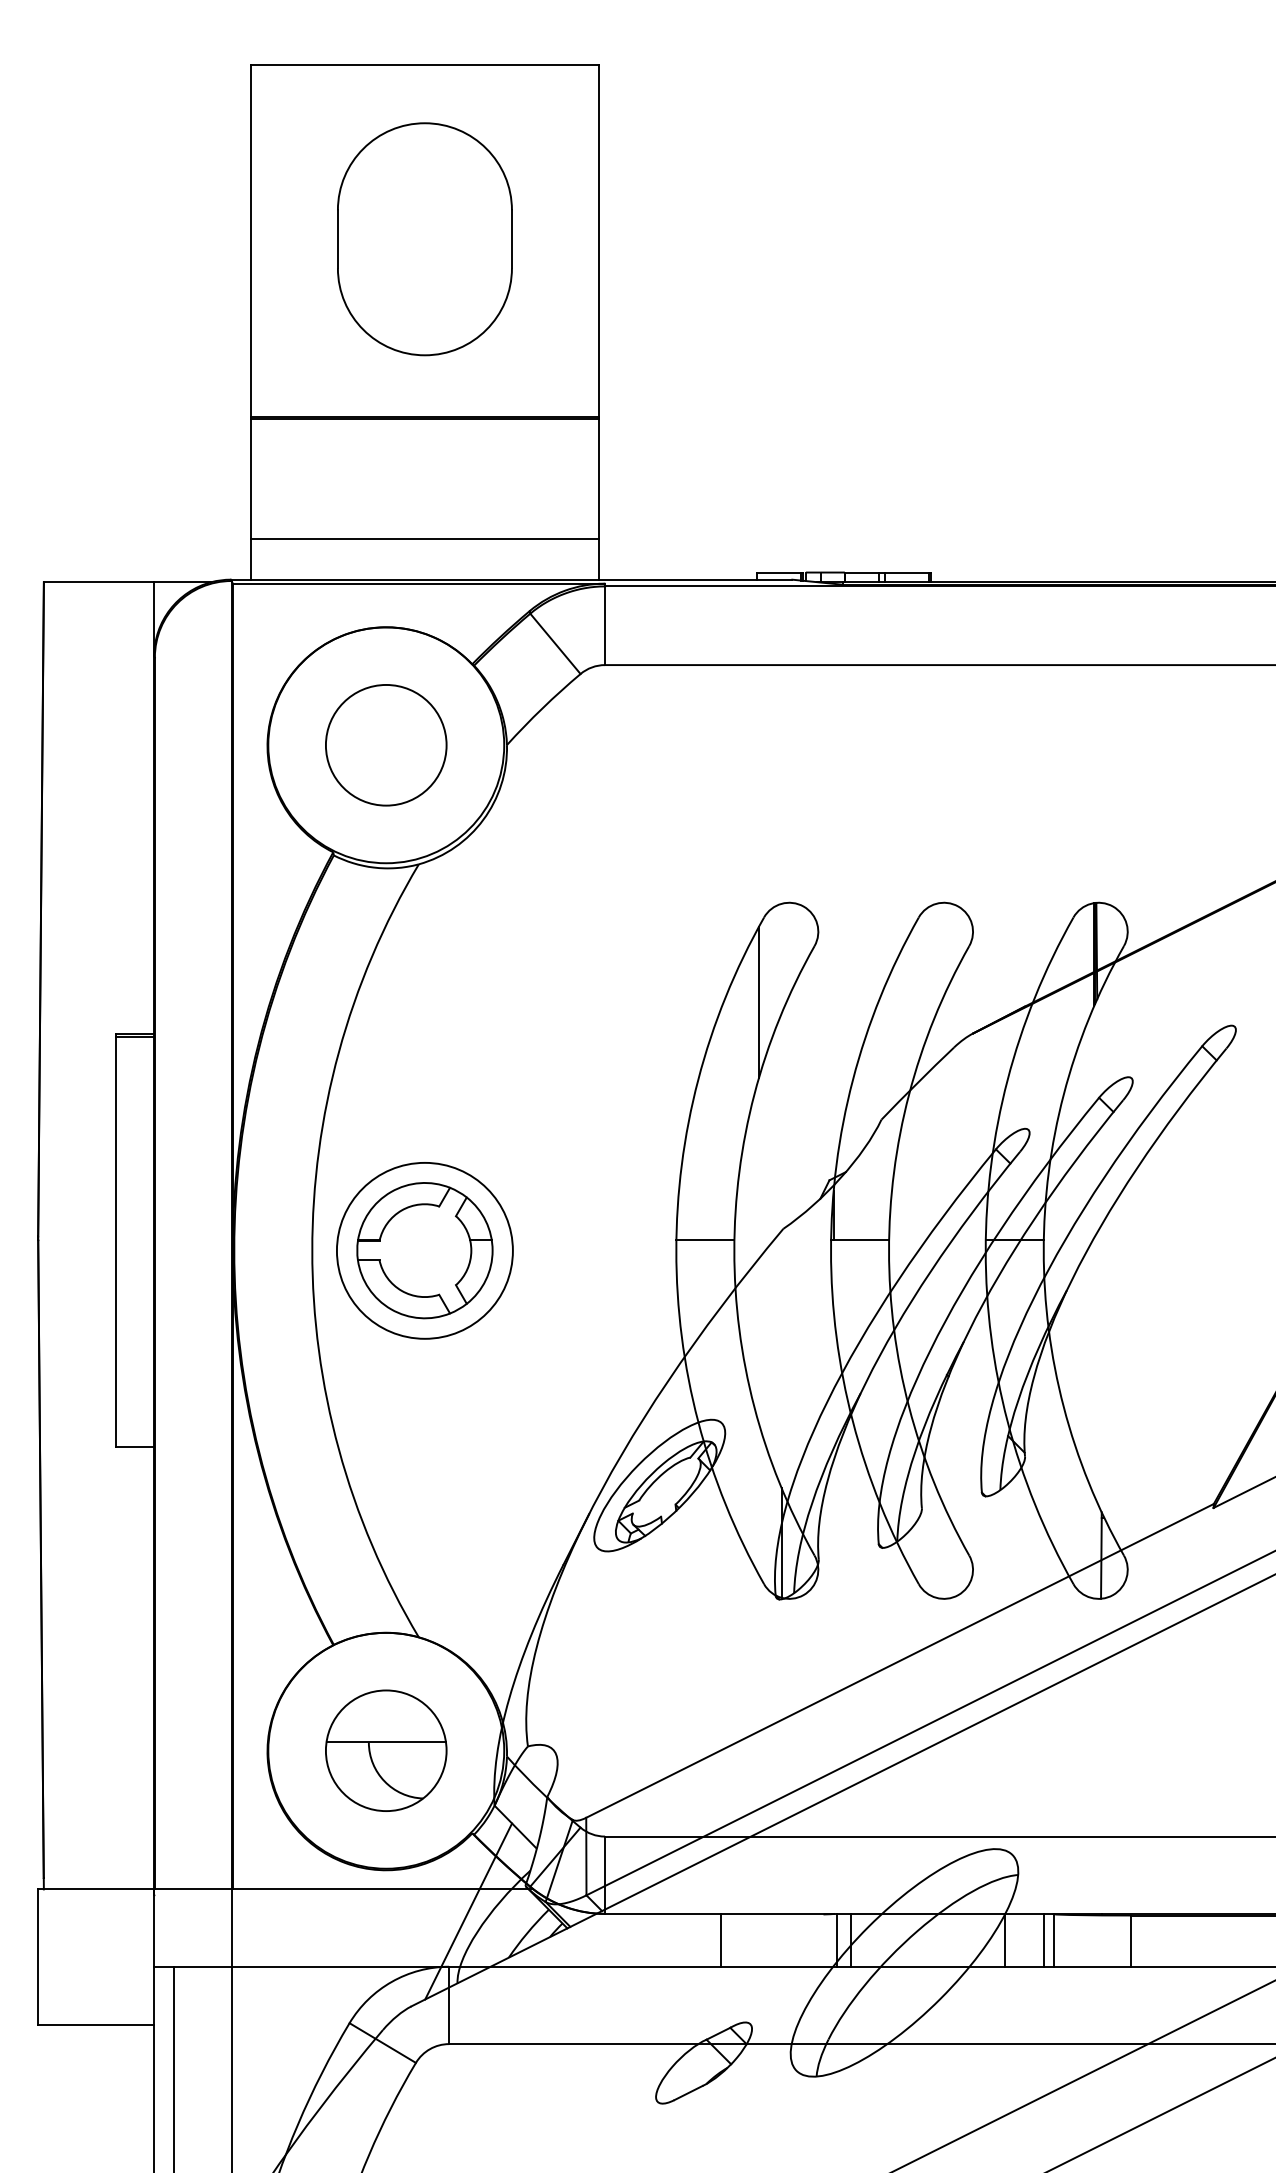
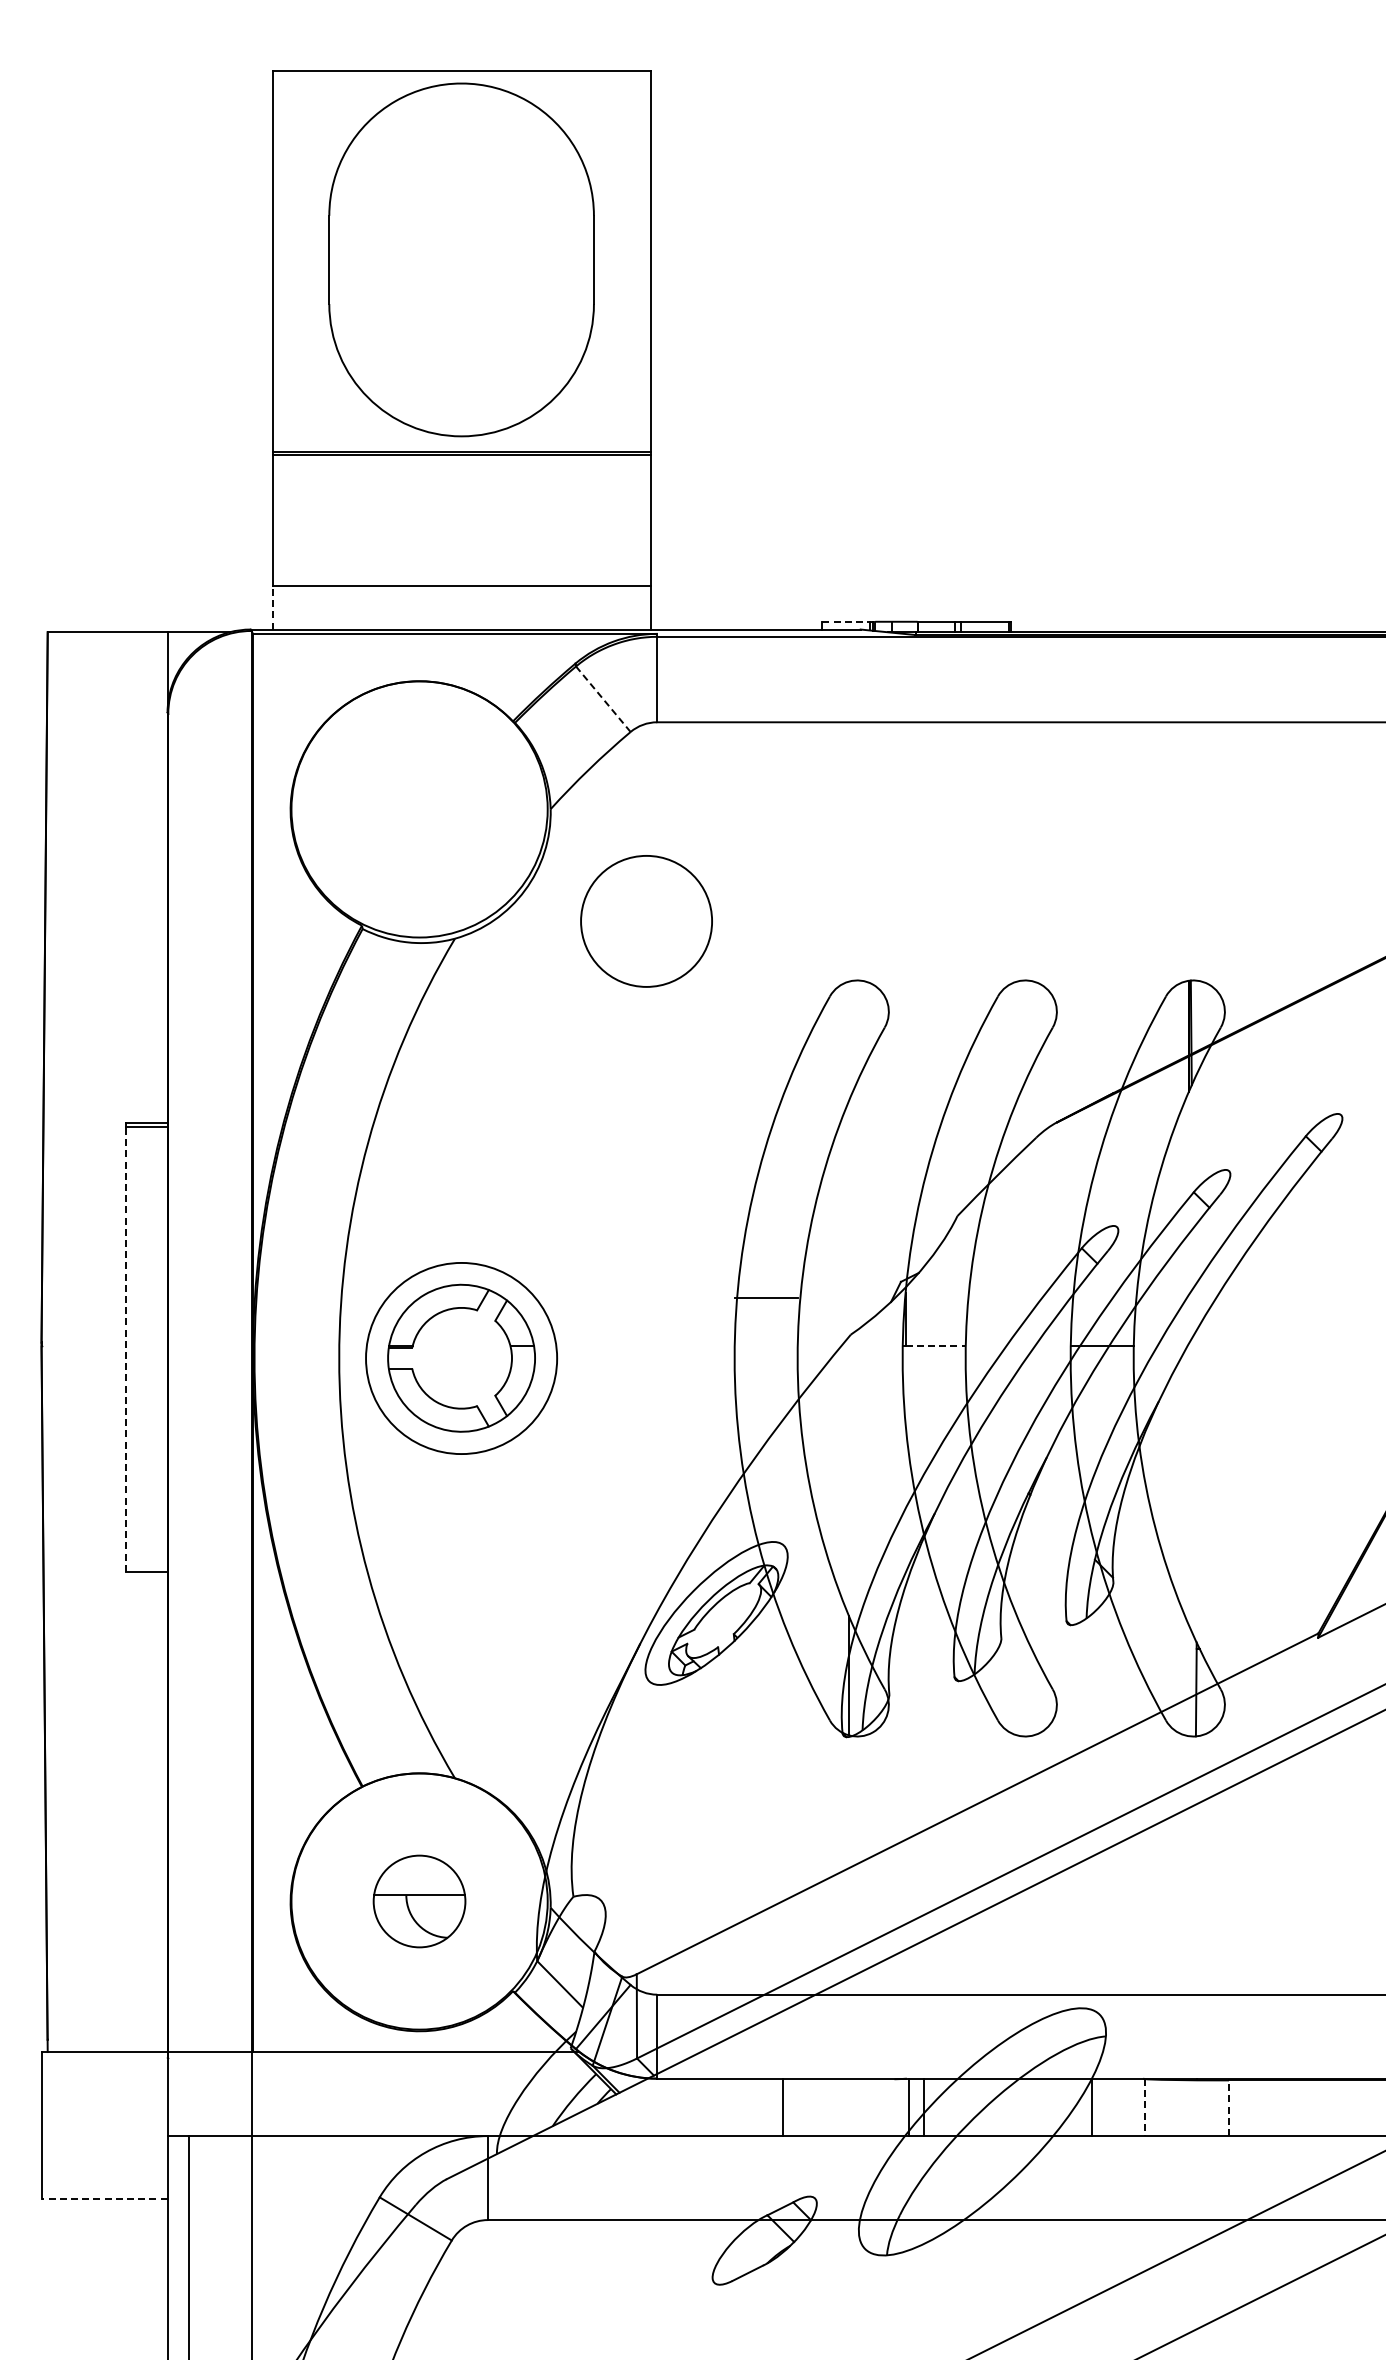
part: (424, 238) -> (461, 259), size x1.4
line: (250, 559) -> (272, 607), solid -> dashed
line: (779, 572) -> (846, 621), solid -> dashed
line: (555, 644) -> (603, 699), solid -> dashed
part: (386, 745) -> (646, 921), moved
line: (759, 1002) -> (824, 1088), removed
line: (704, 1239) -> (765, 1298), moved
line: (862, 1239) -> (936, 1346), solid -> dashed
line: (115, 1242) -> (125, 1349), solid -> dashed
part: (386, 1750) -> (419, 1901), size x0.7
line: (468, 1910) -> (508, 2075), removed
line: (1043, 1940) -> (1133, 2107), removed
line: (1054, 1940) -> (1145, 2107), solid -> dashed
line: (1131, 1941) -> (1228, 2108), solid -> dashed
line: (96, 2025) -> (104, 2199), solid -> dashed

